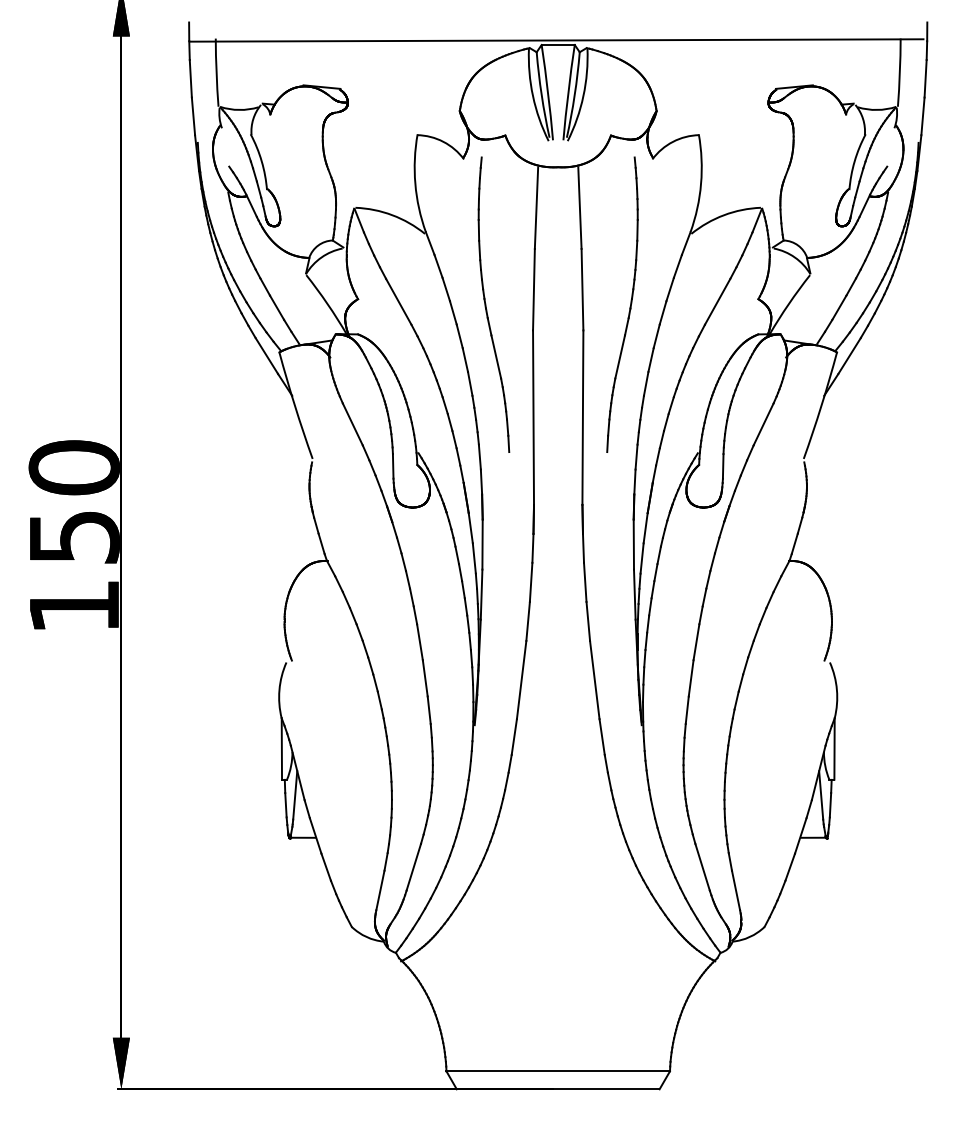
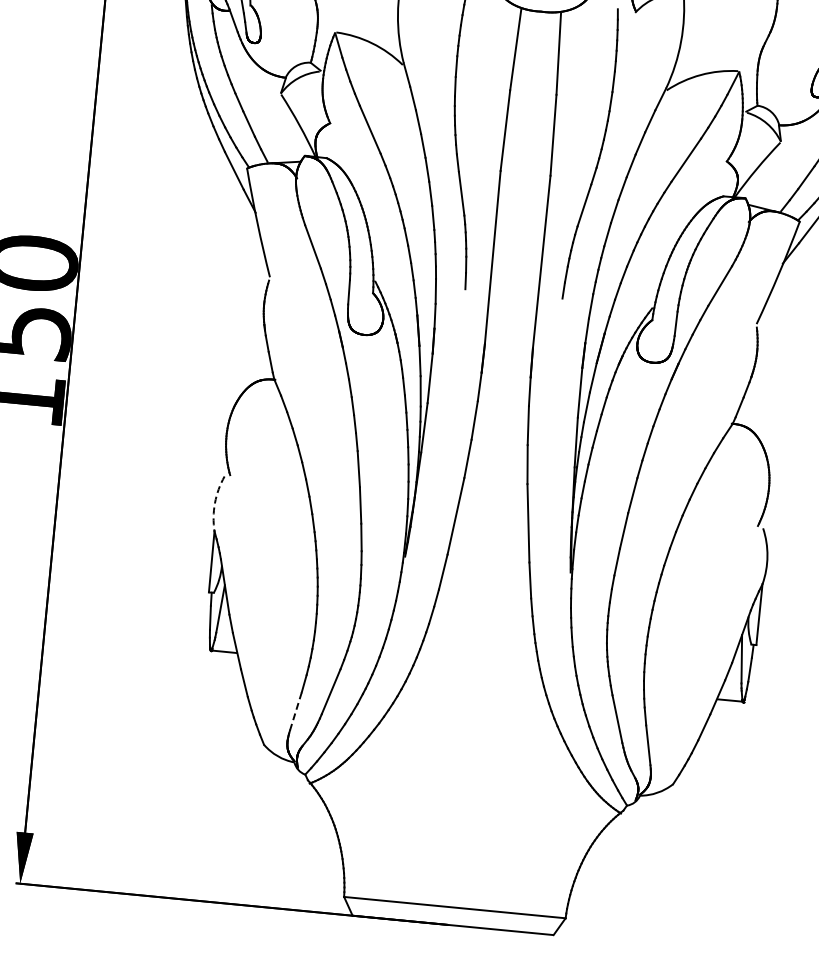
arc: (279, 690) -> (214, 503), solid -> dashed
line: (380, 890) -> (295, 711), solid -> dashed

